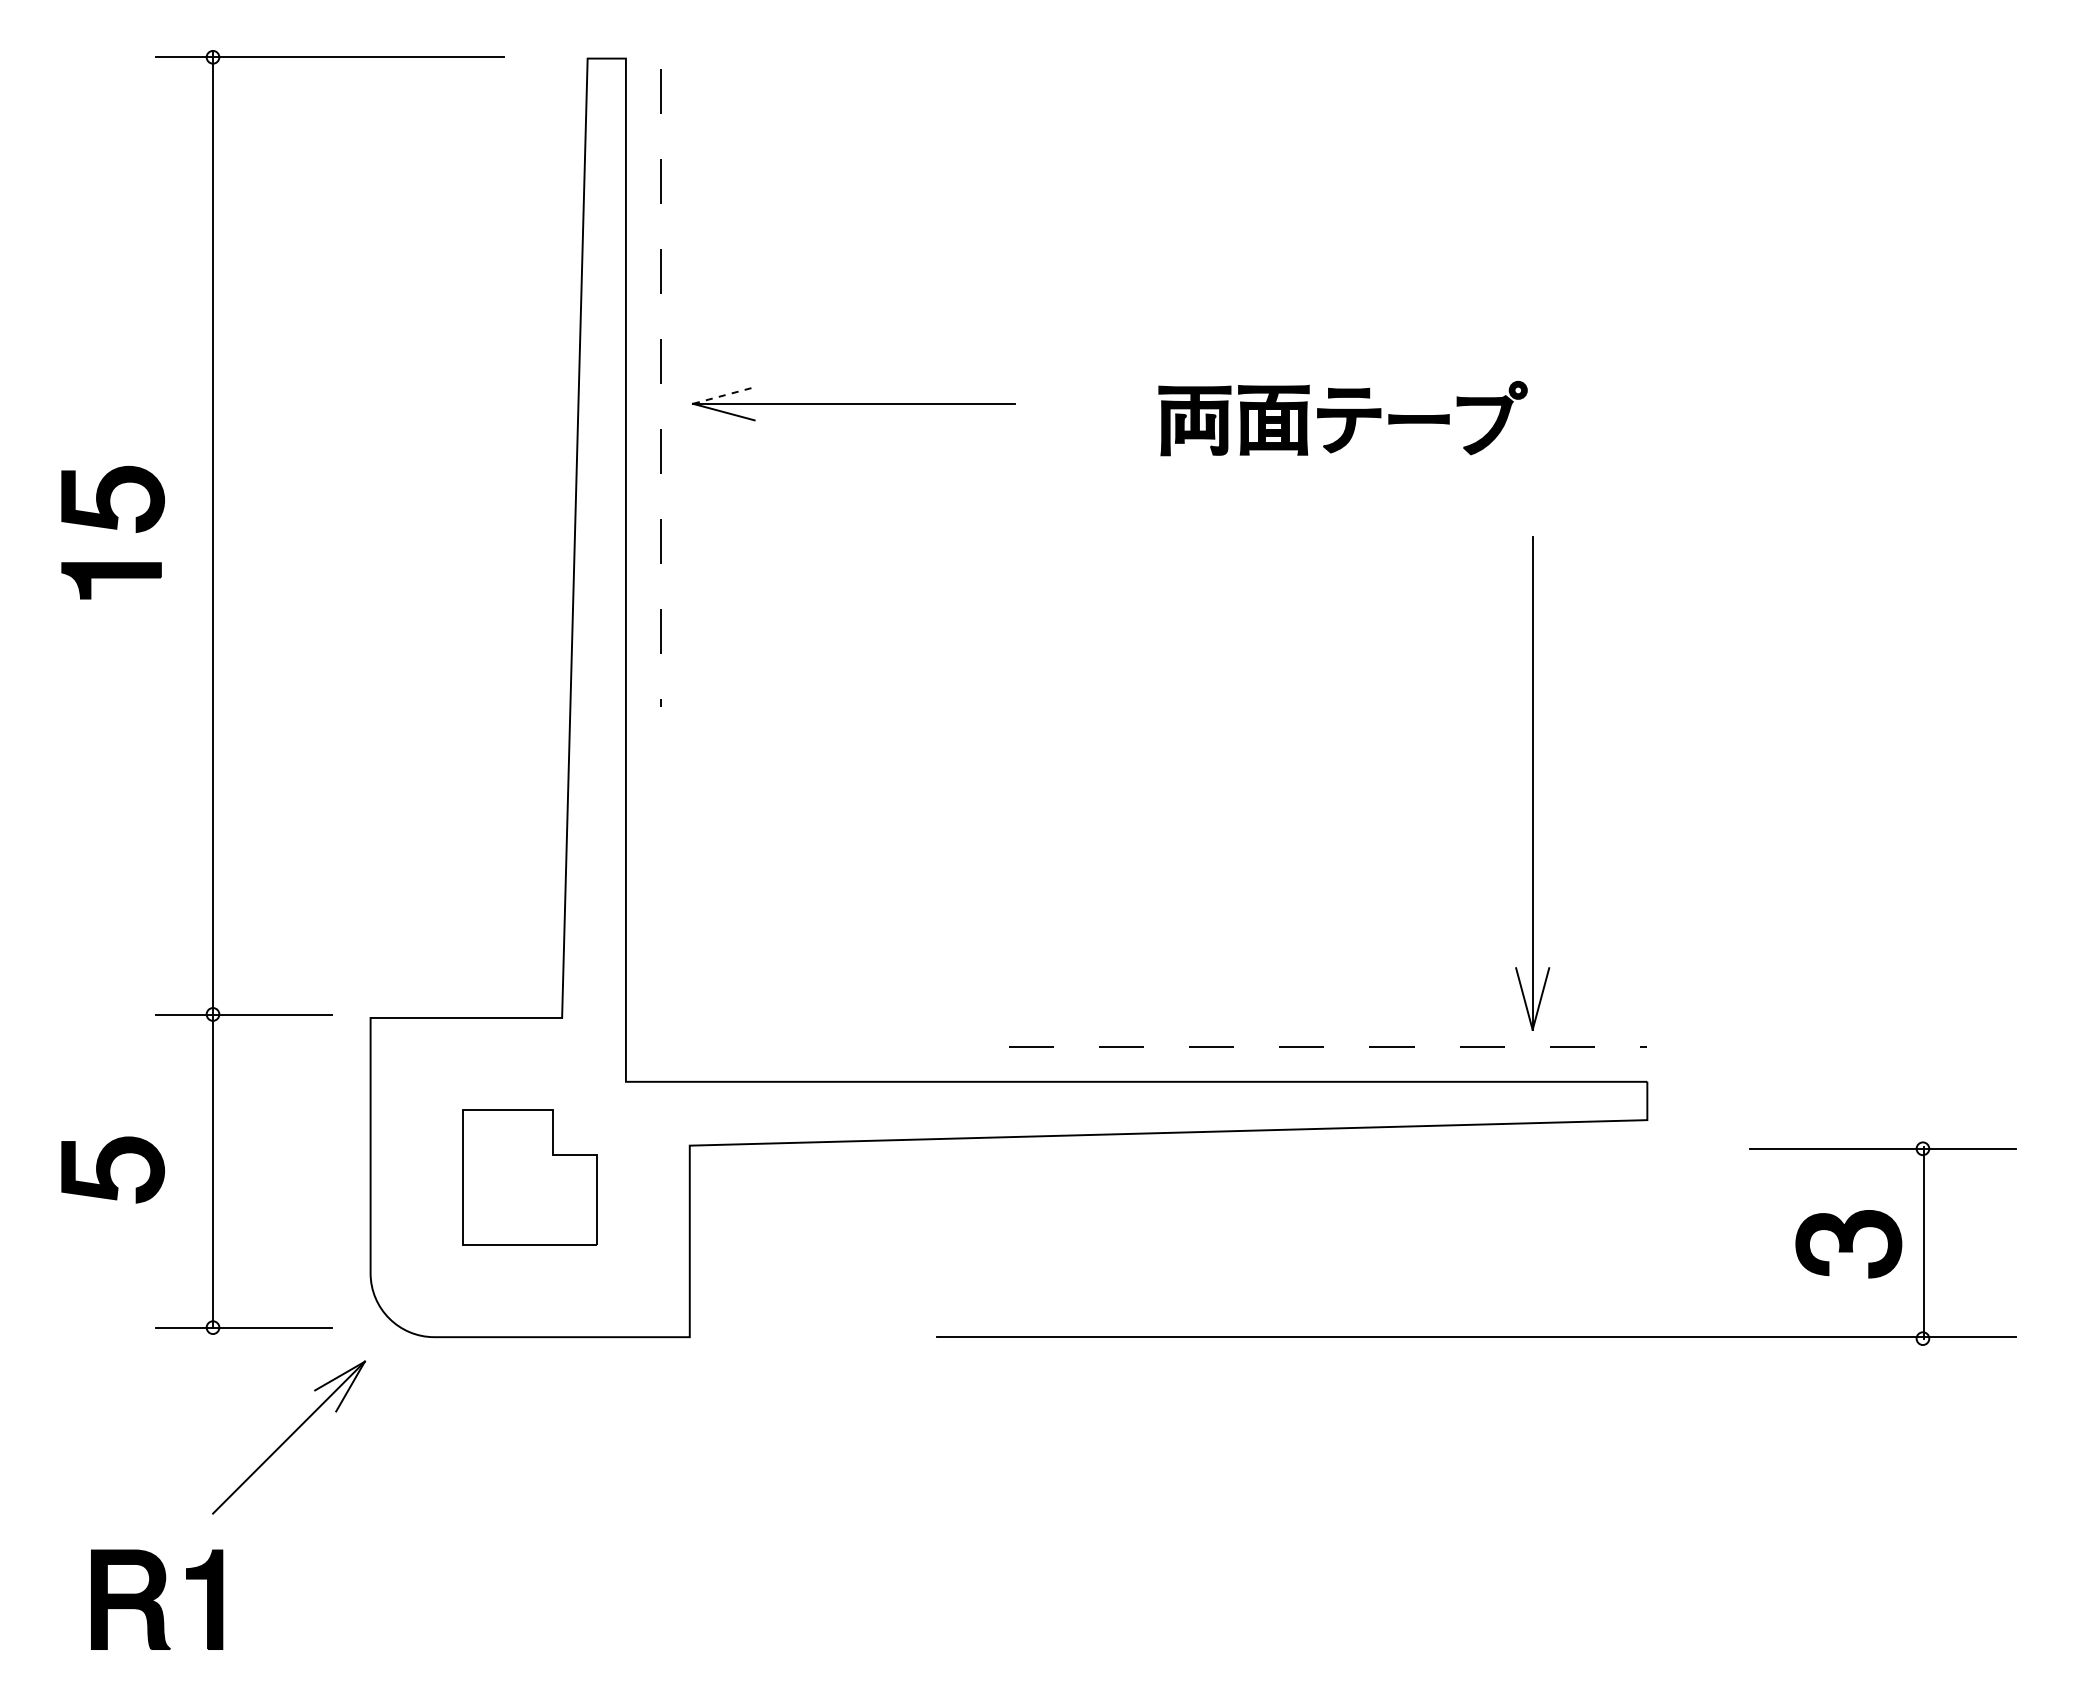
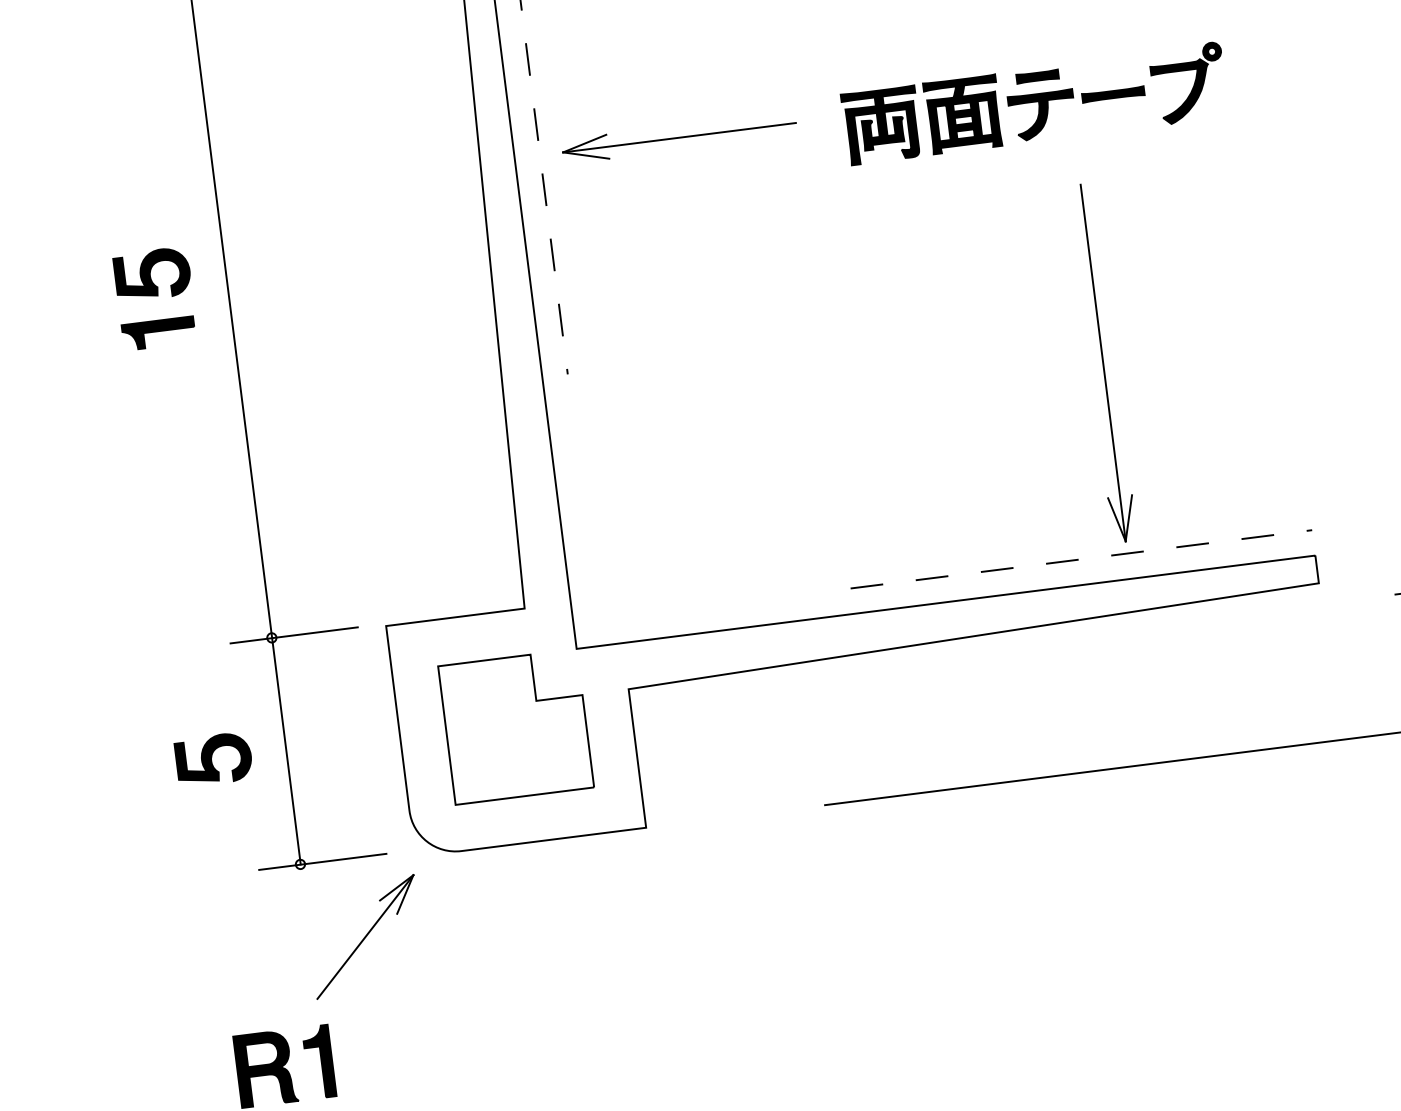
line: (723, 395) -> (584, 143), dashed -> solid
part: (1342, 418) -> (1034, 103), size x1.43
part: (1532, 783) -> (1103, 363), moved
part: (529, 1177) -> (515, 726), size x1.43

